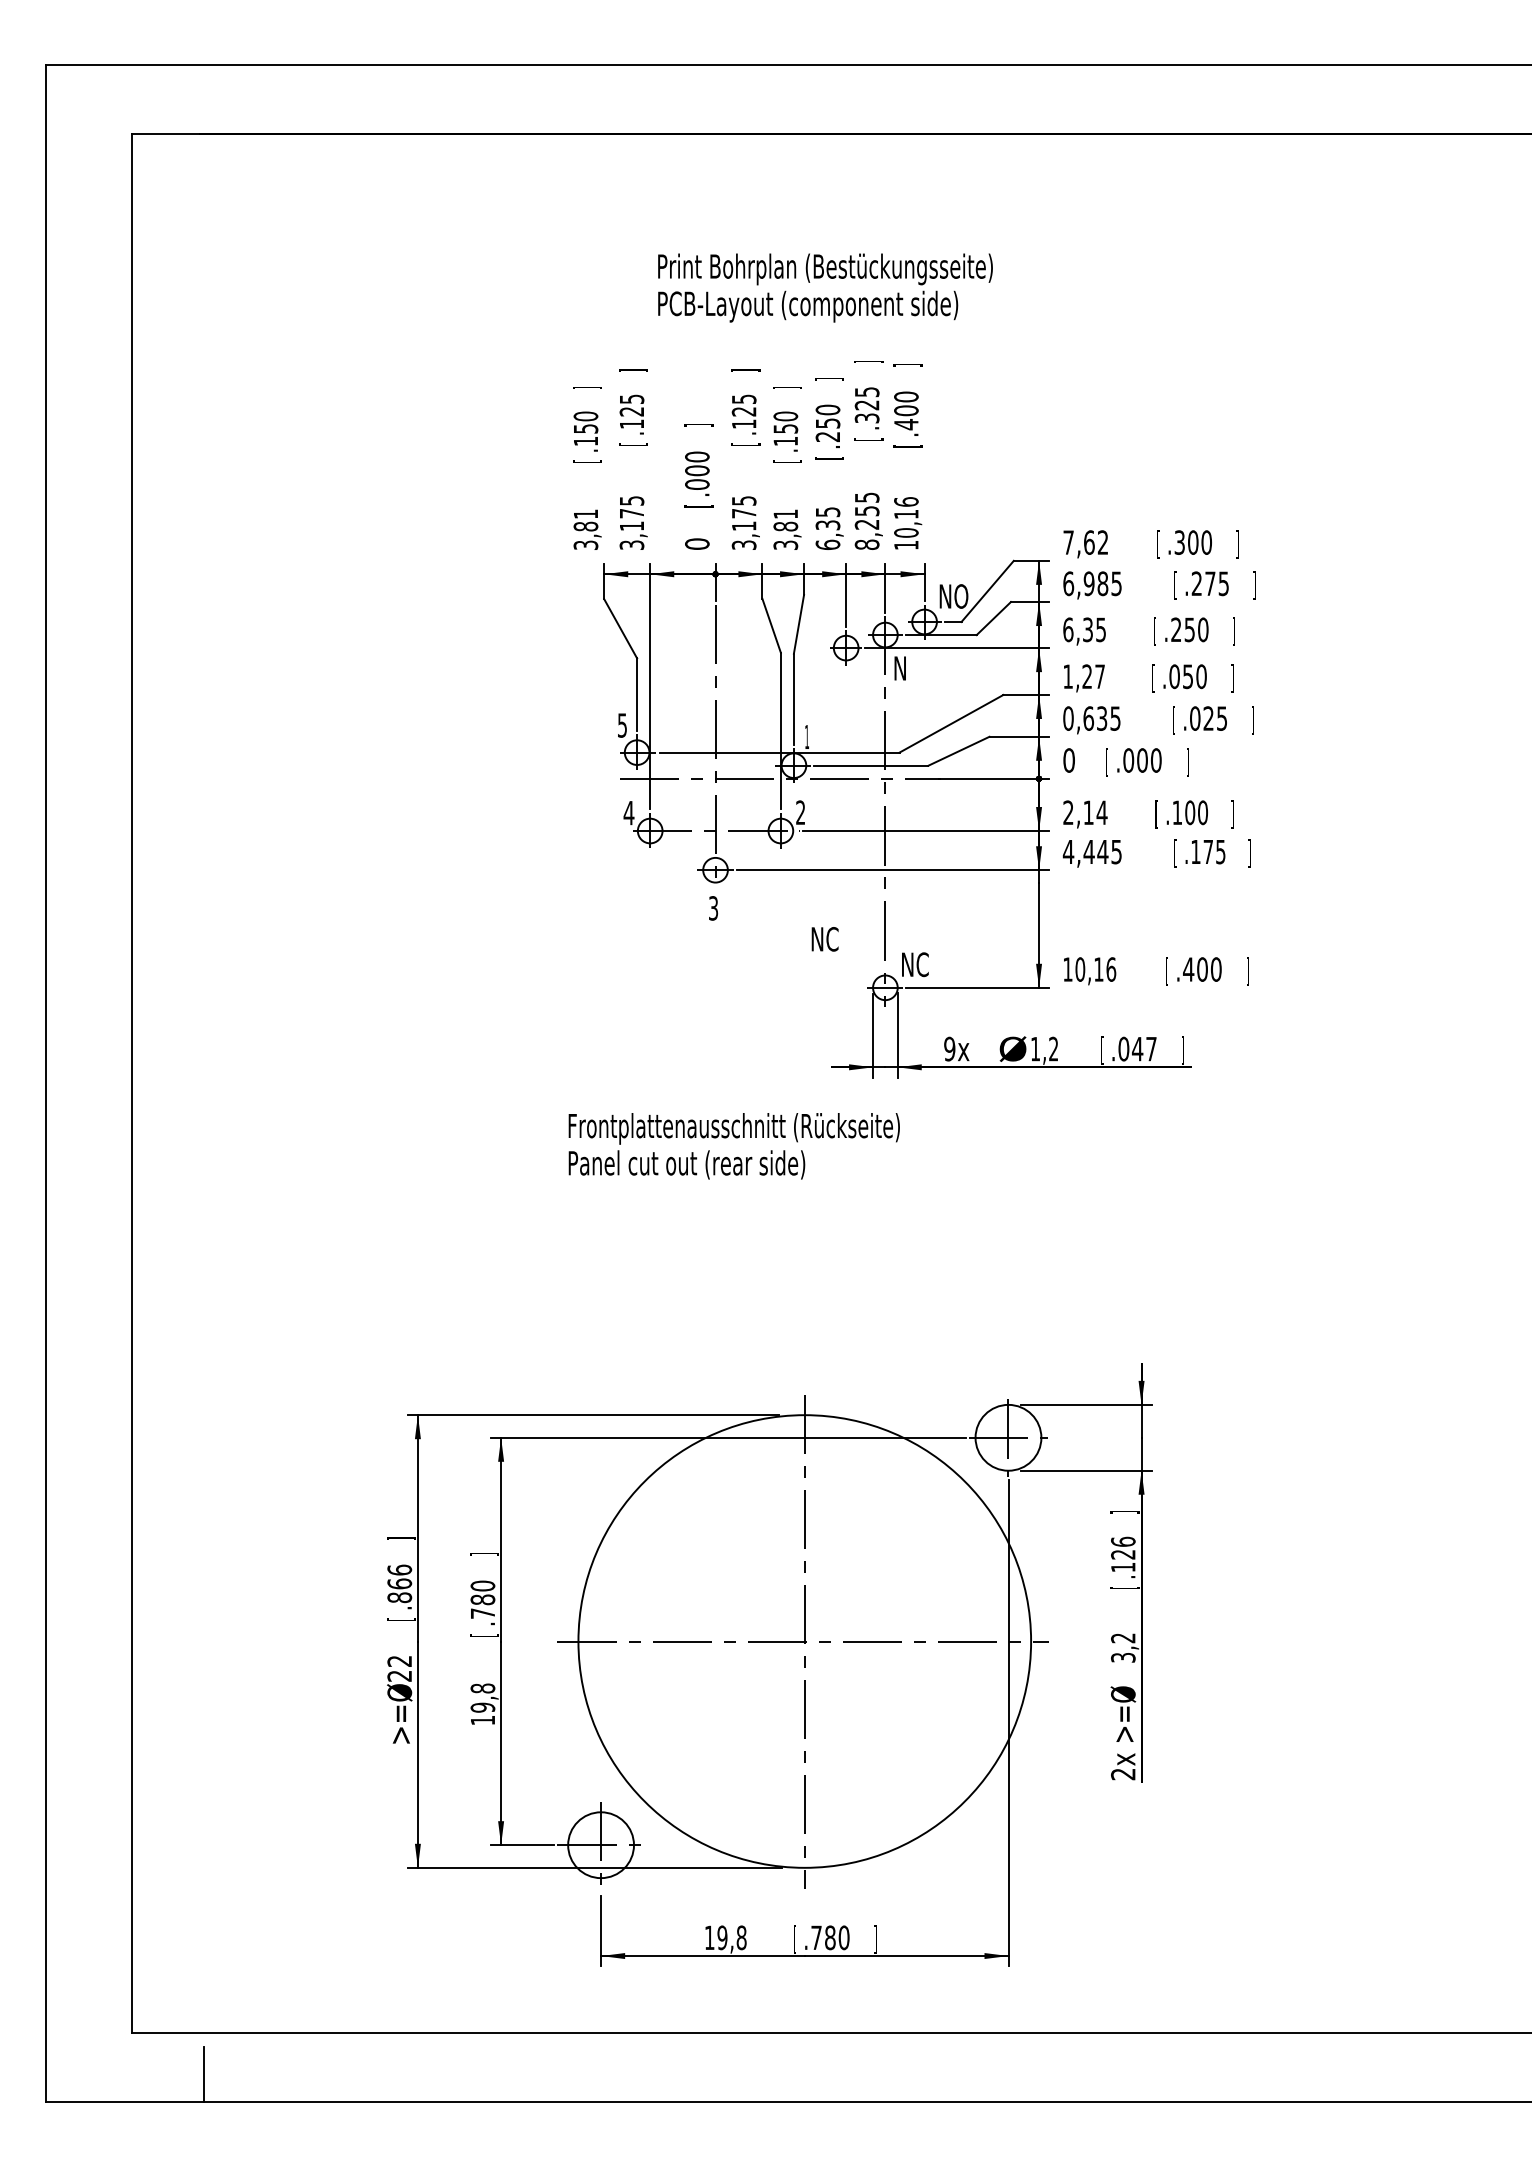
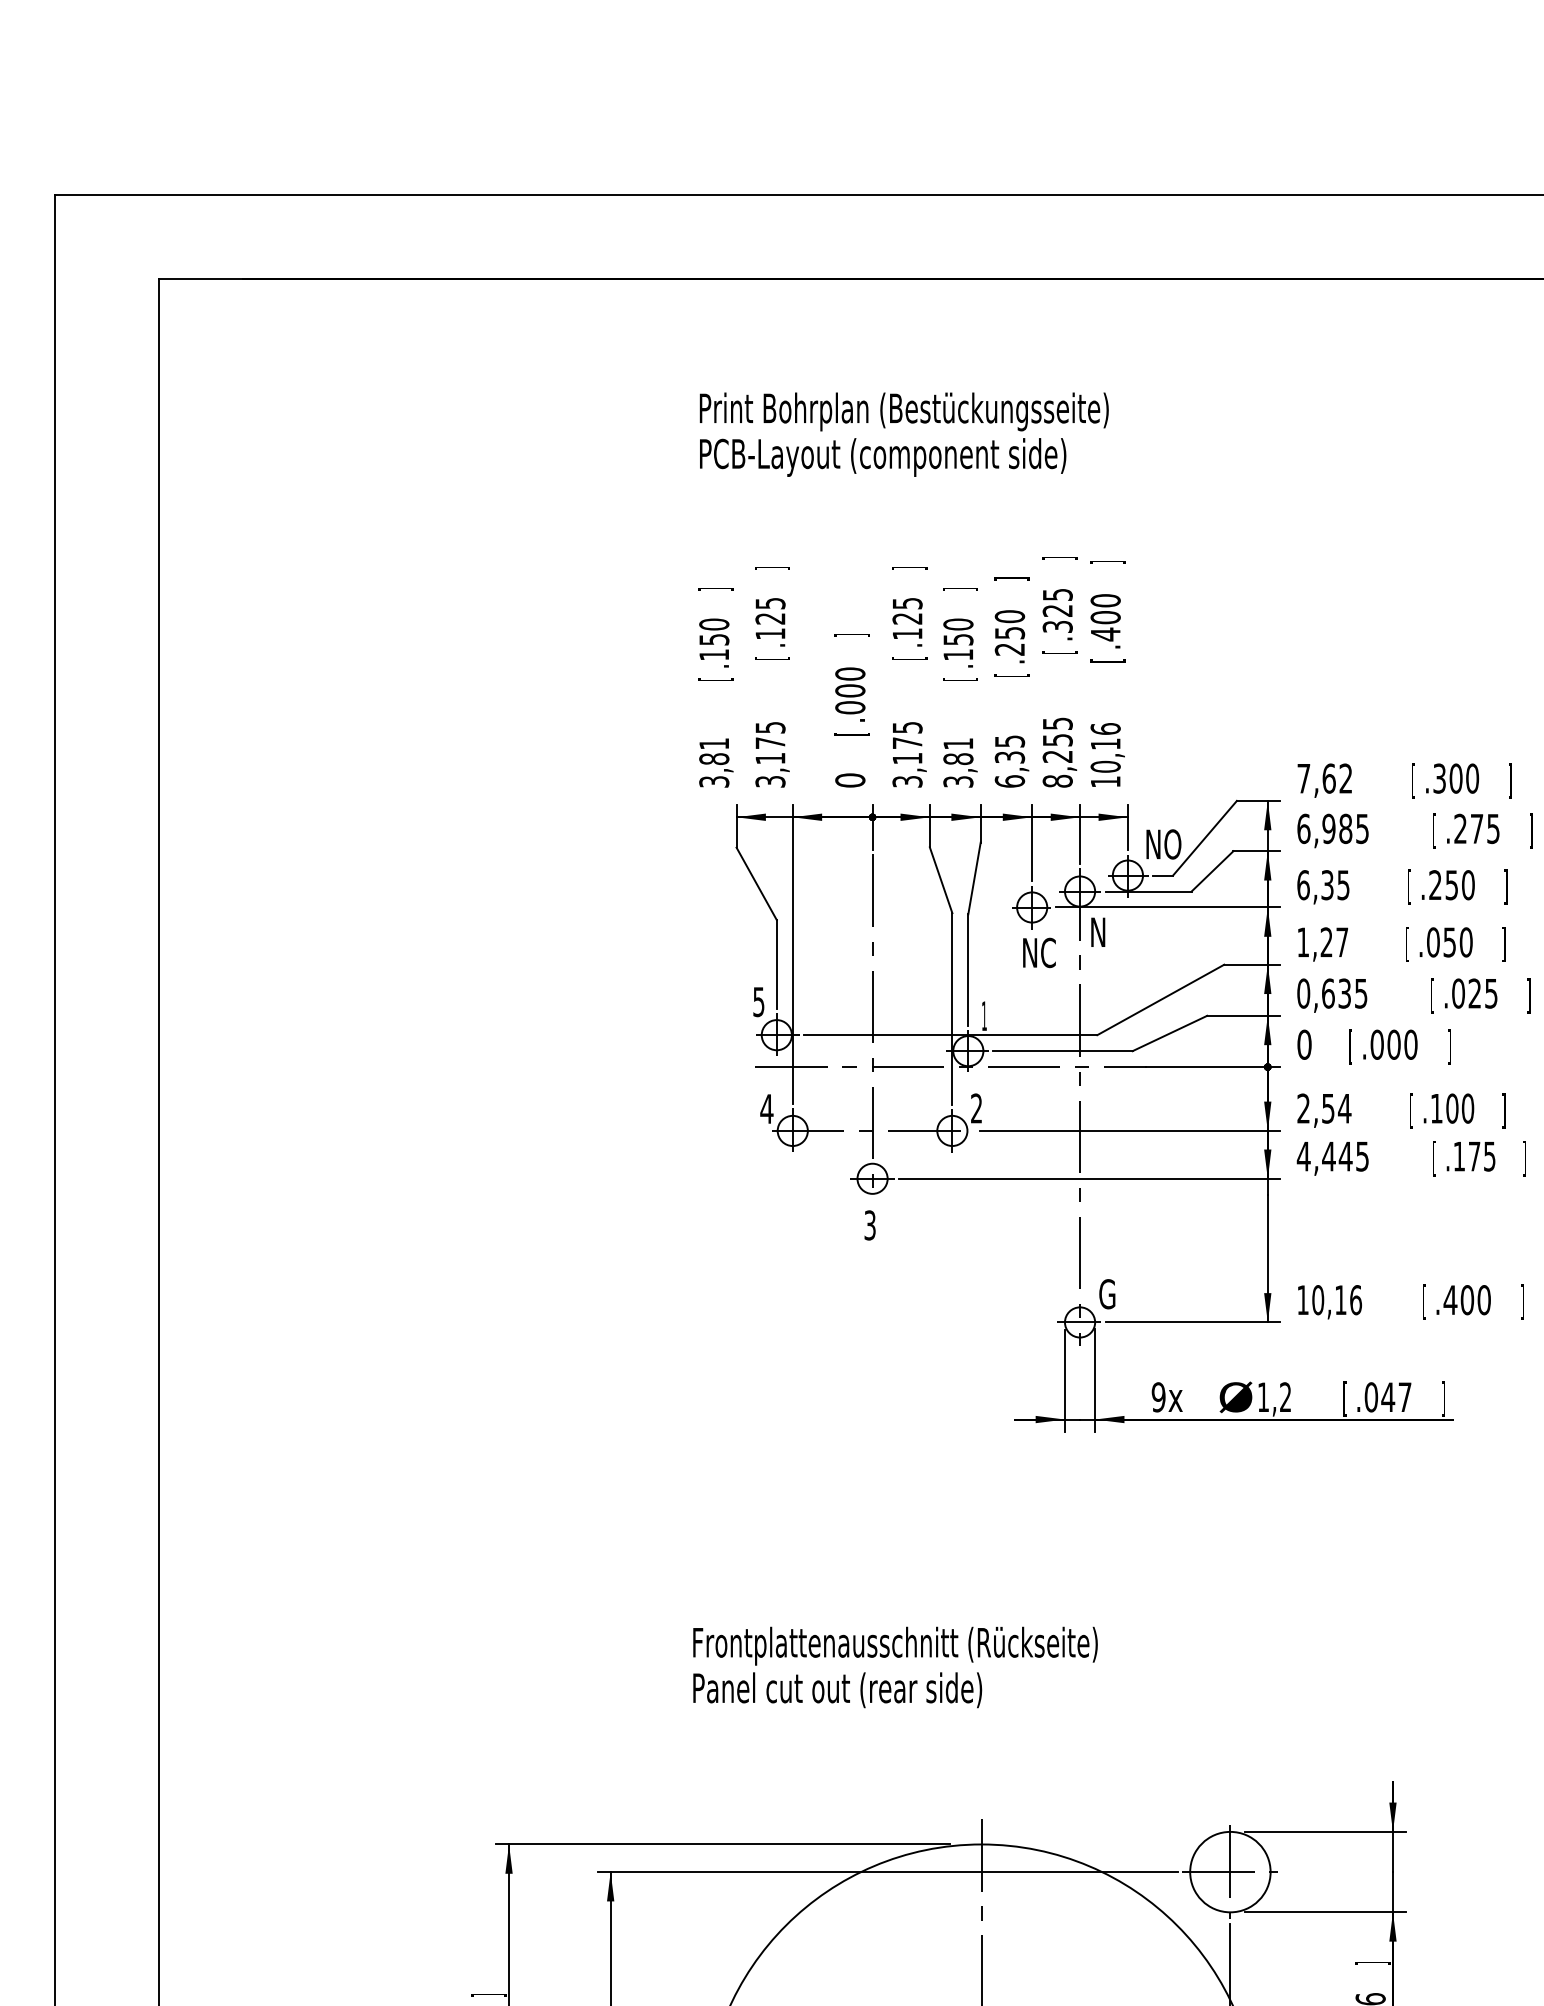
text: (825, 287) -> (904, 434), moved
text: (1088, 812) -> (1328, 1108), 2,14 -> 2,54
text: (824, 939) -> (1038, 953), moved
text: (914, 964) -> (1115, 1293), NC -> G
text: (733, 1146) -> (894, 1667), moved

